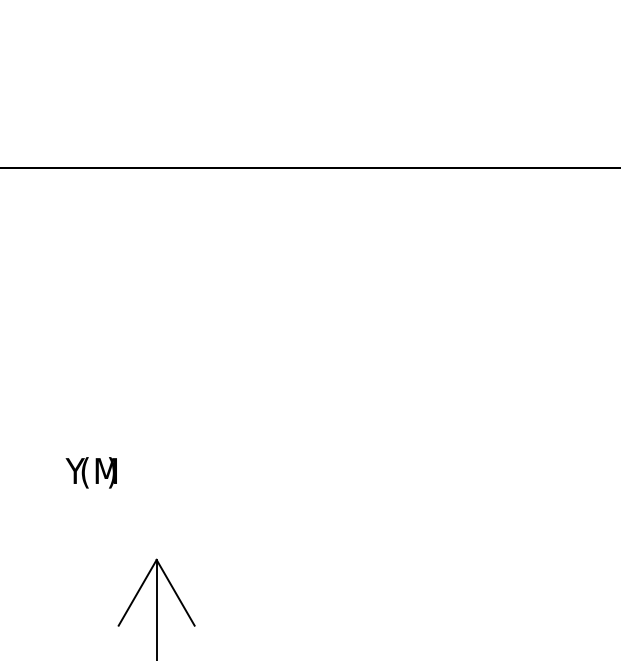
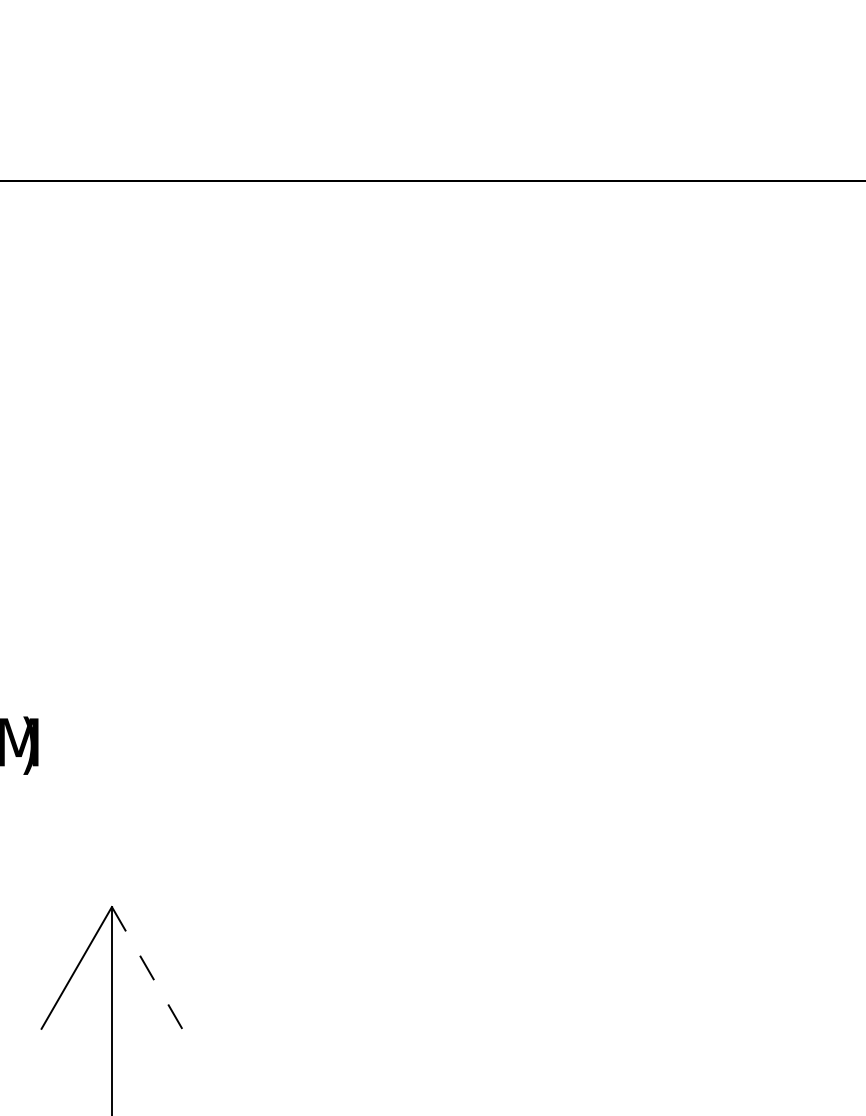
line: (175, 592) -> (146, 967), solid -> dashed

